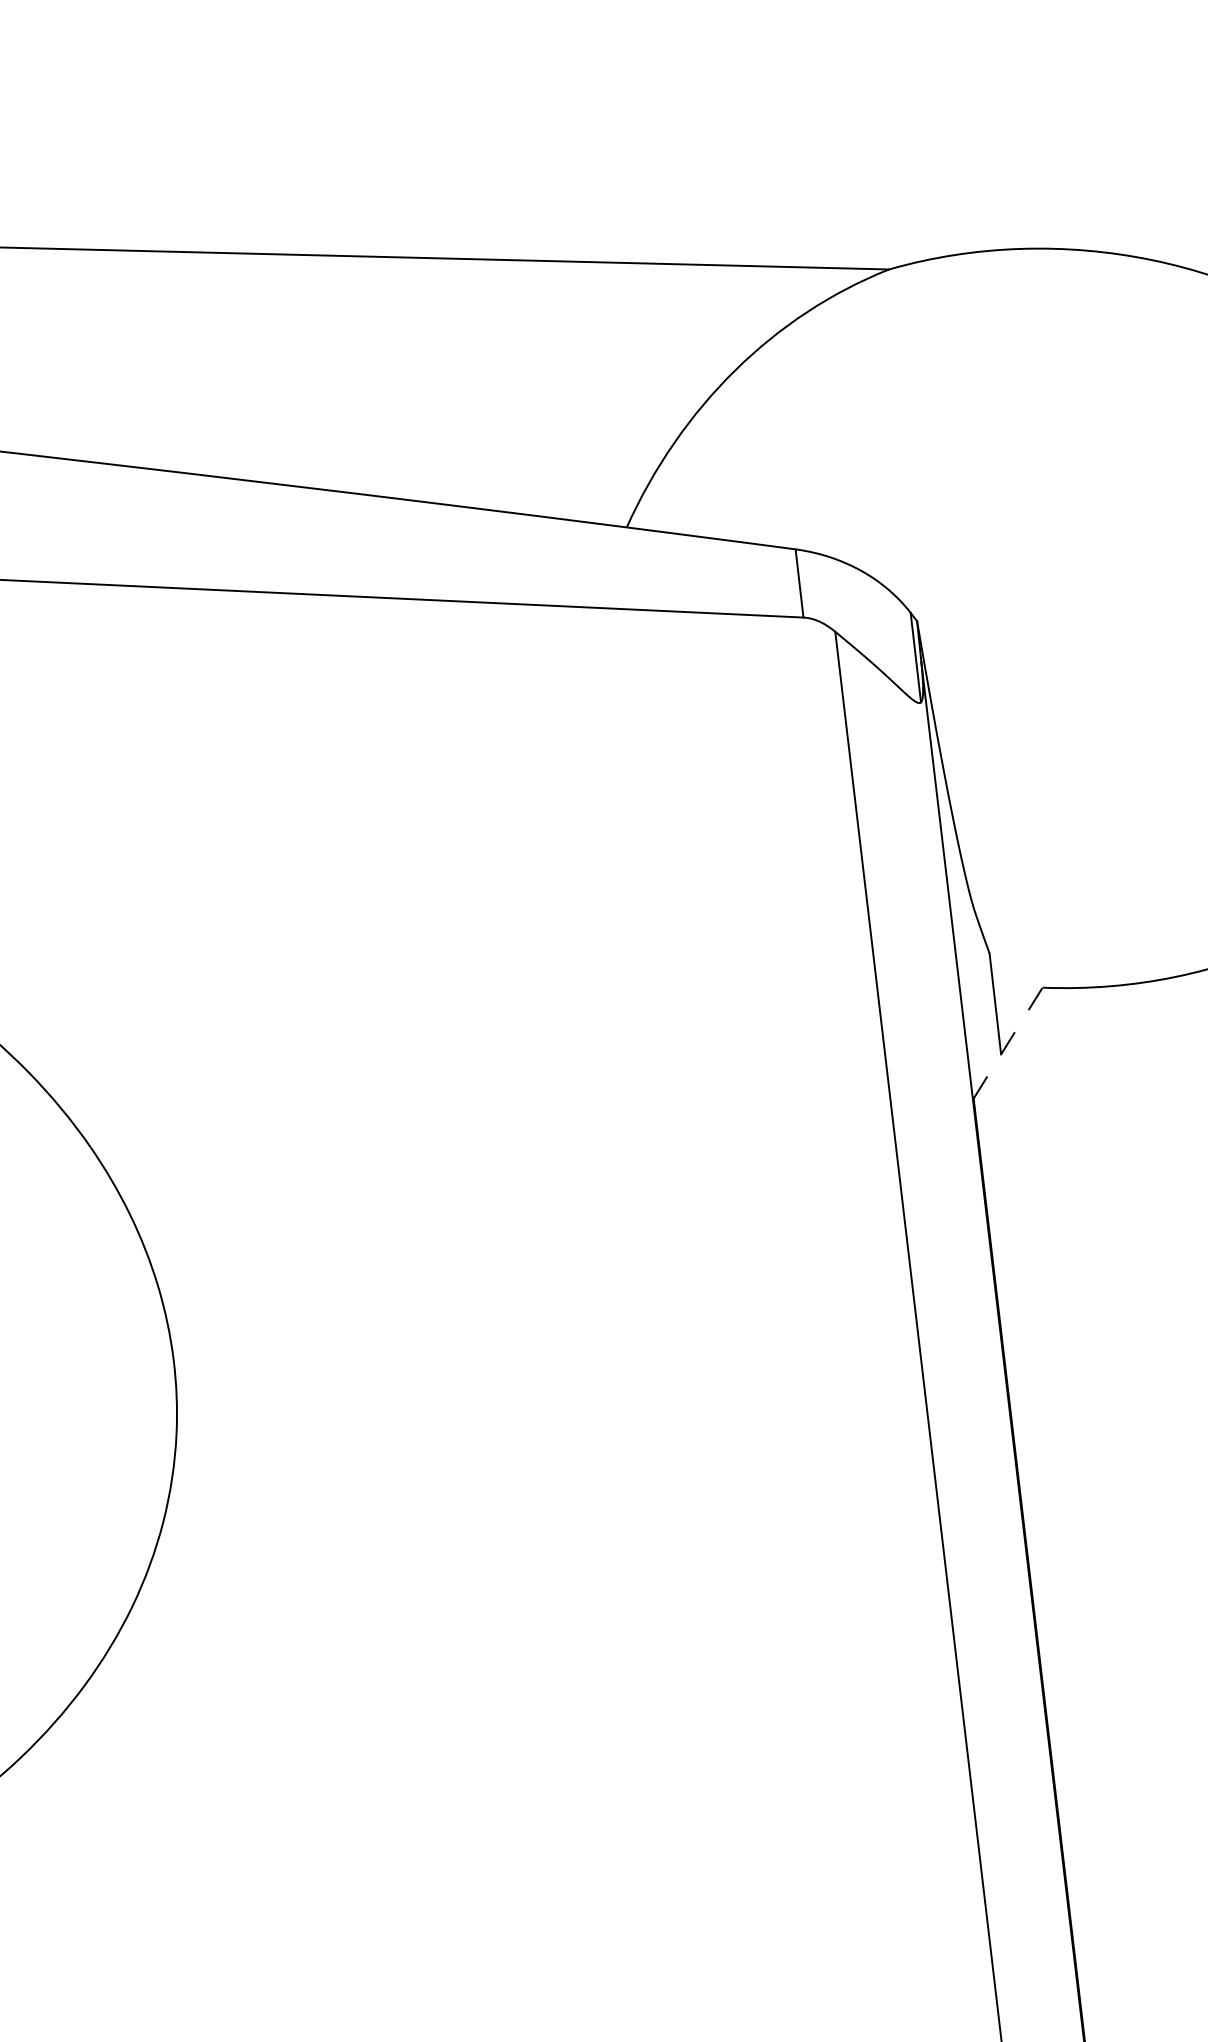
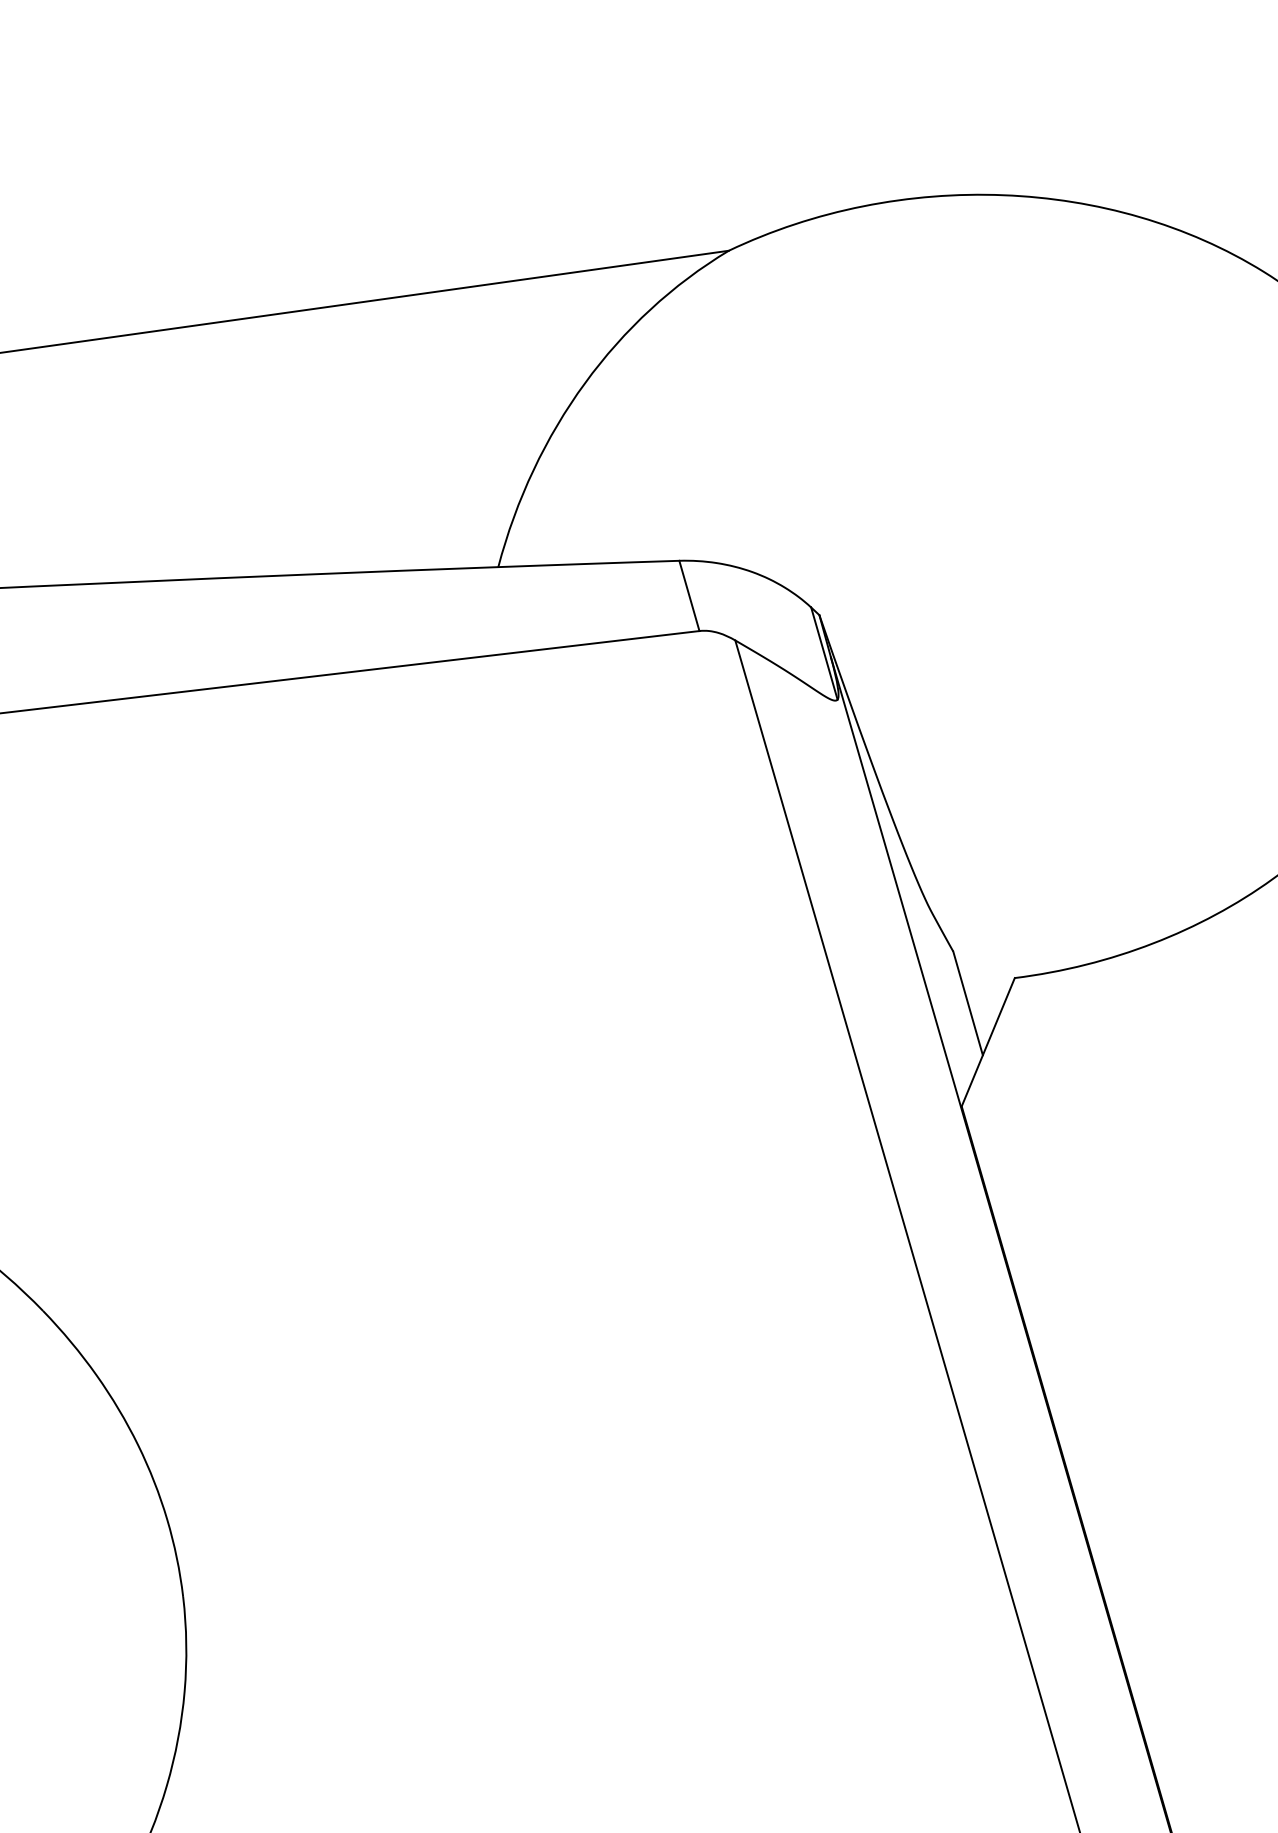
line: (1008, 1042) -> (988, 1041), dashed -> solid

